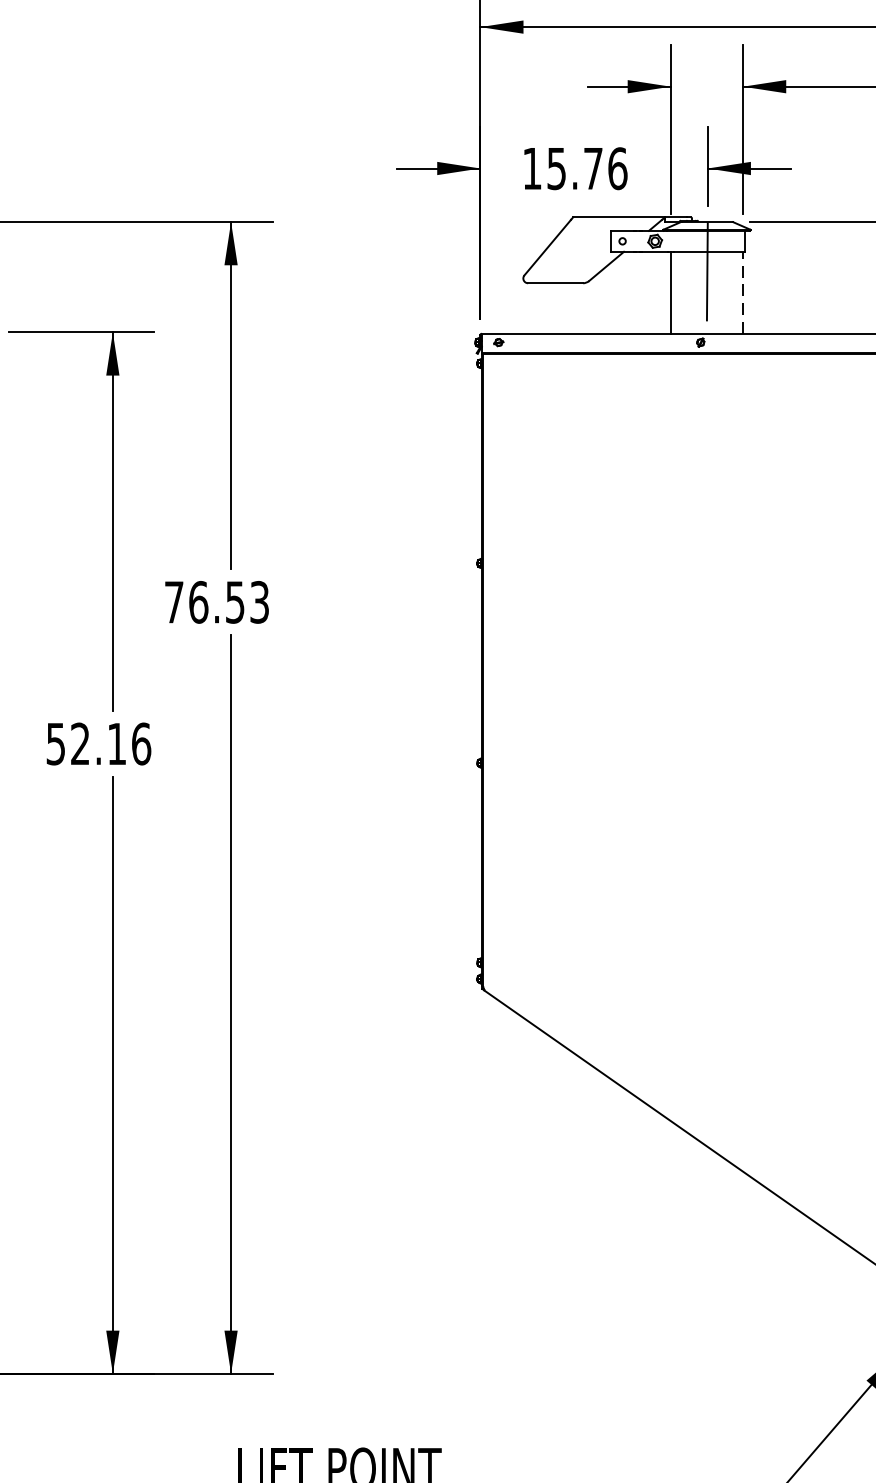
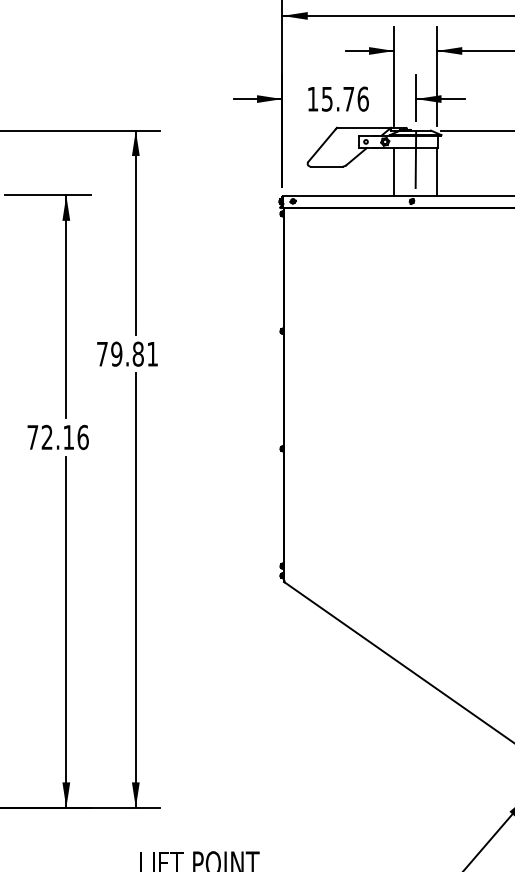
line: (742, 291) -> (436, 171), dashed -> solid
text: (228, 601) -> (134, 353), 76.53 -> 79.81
text: (55, 744) -> (32, 437), 52.16 -> 72.16

